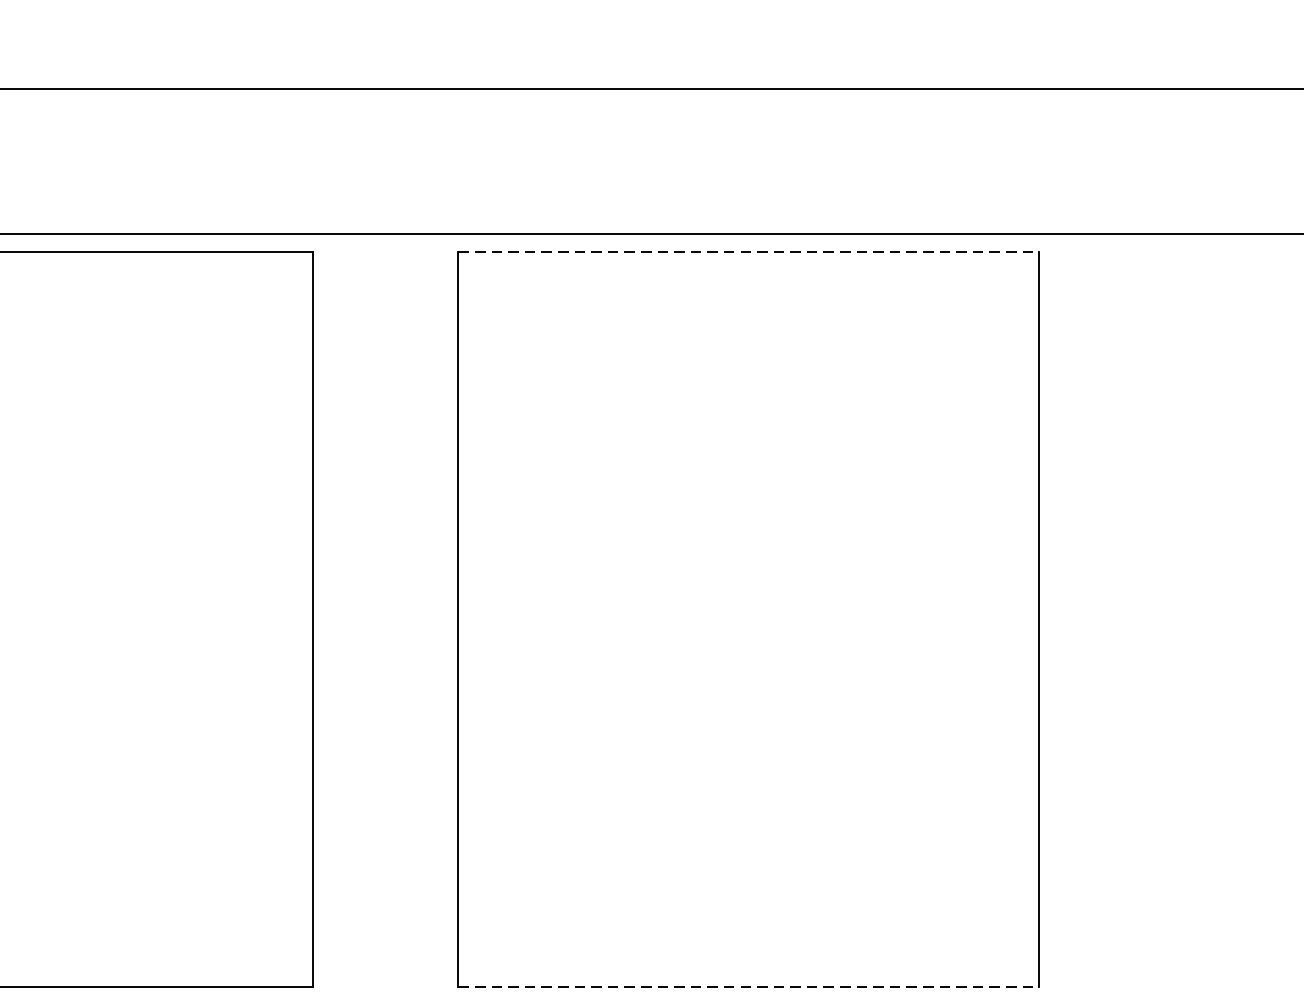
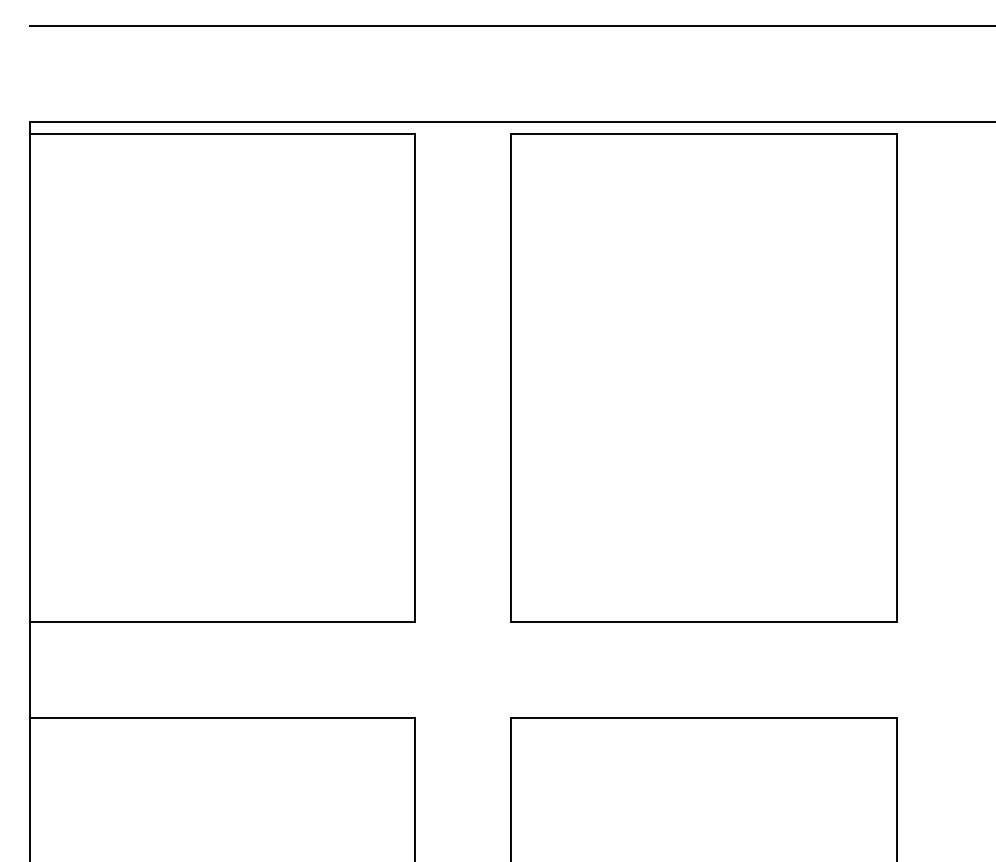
line: (748, 252) -> (703, 134), dashed -> solid
line: (748, 986) -> (703, 621), dashed -> solid

